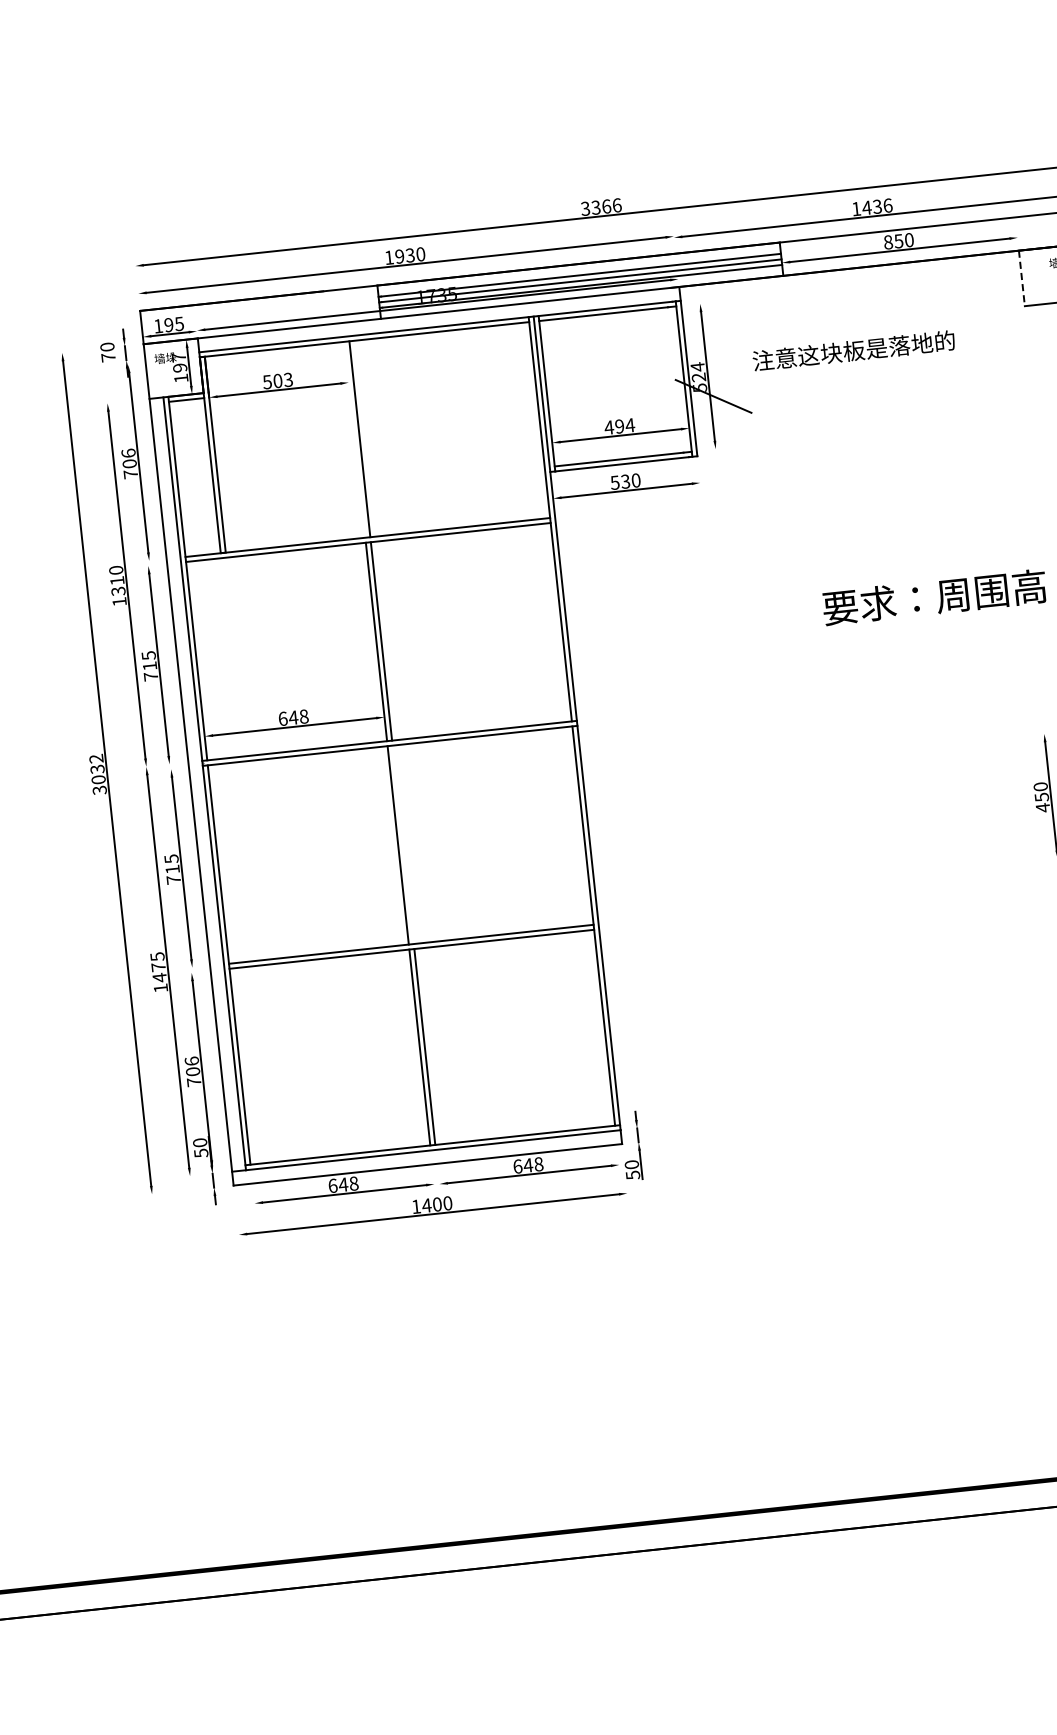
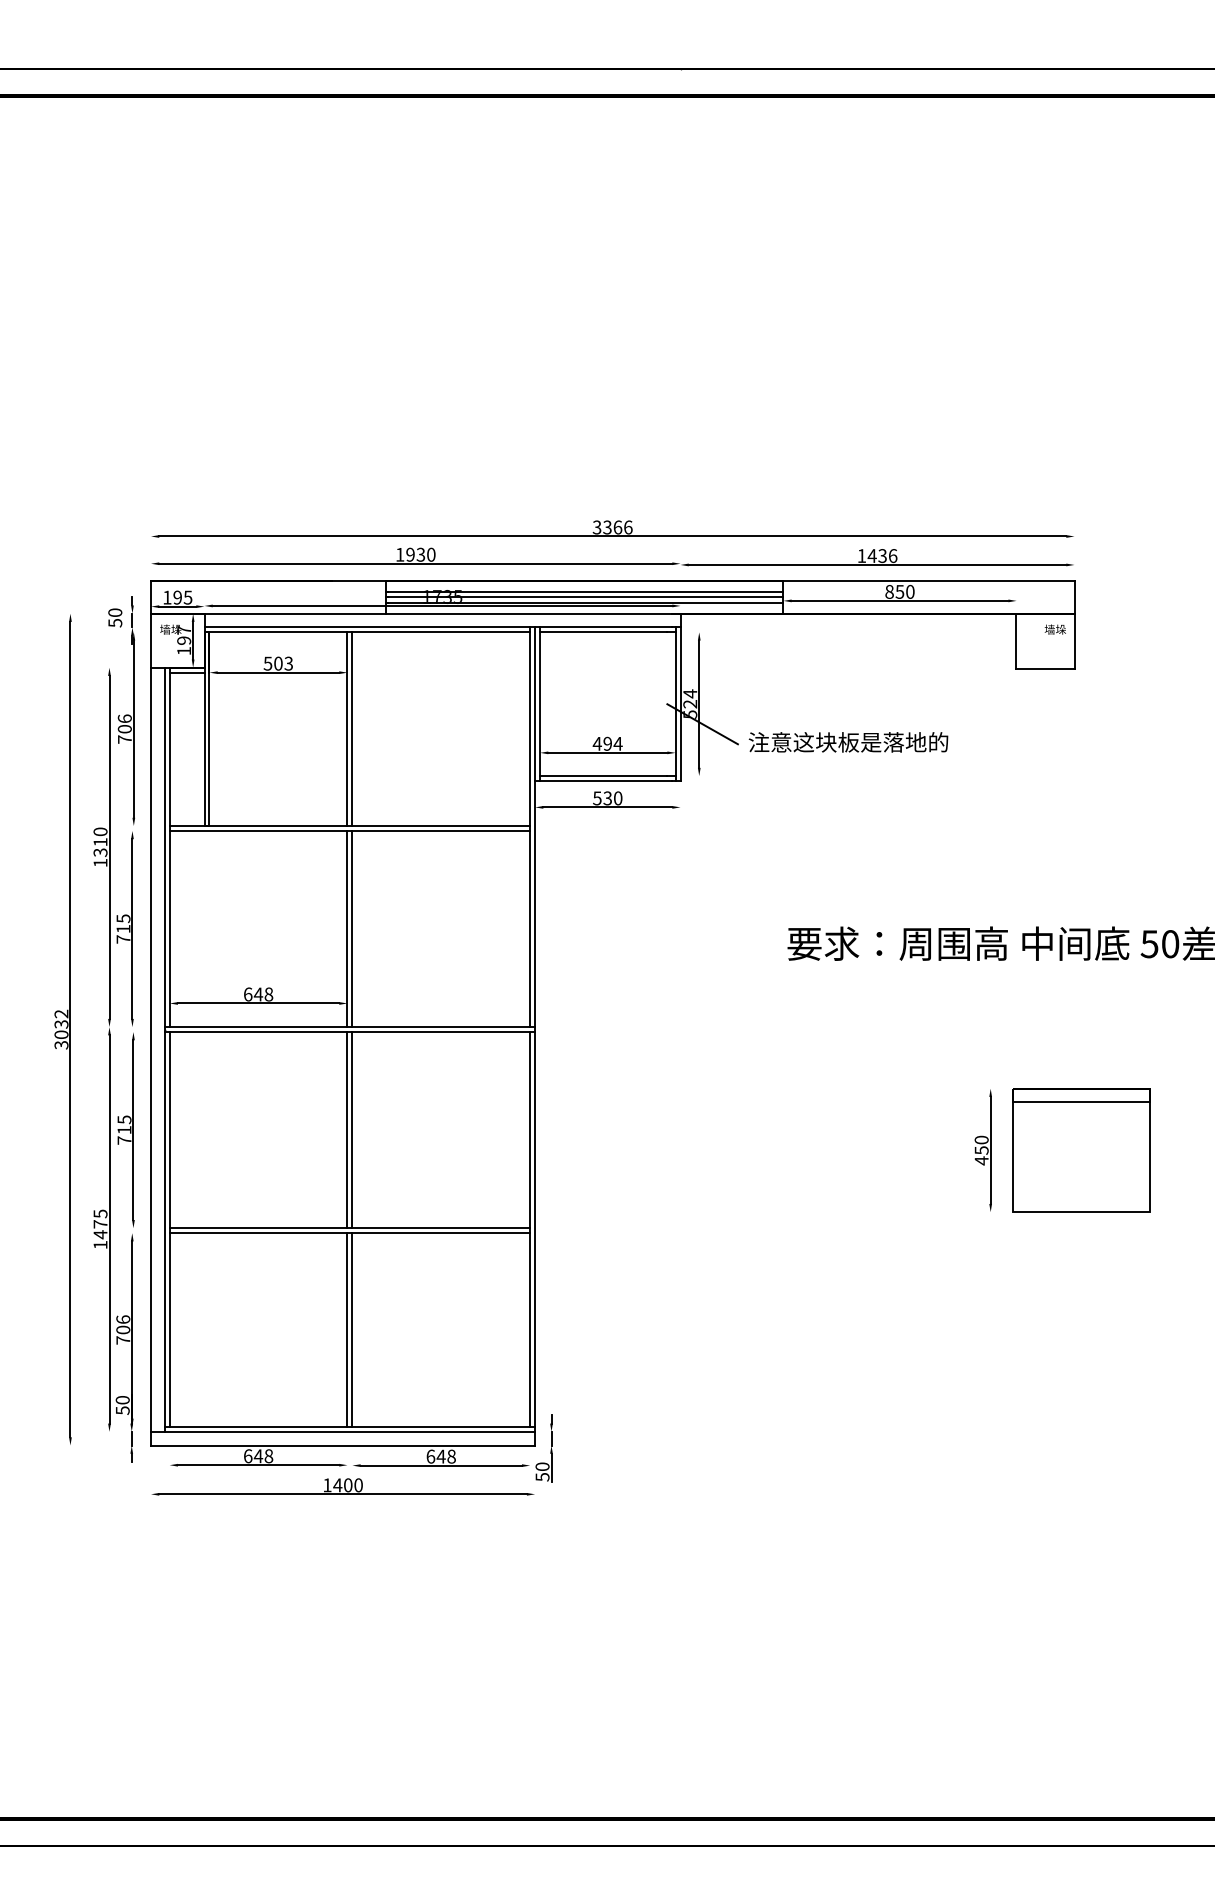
line: (1022, 278) -> (1016, 641), dashed -> solid
text: (853, 350) -> (848, 742), moved
text: (108, 356) -> (115, 622), 70 -> 50
line: (354, 440) -> (347, 729), added
line: (403, 845) -> (352, 1130), added

